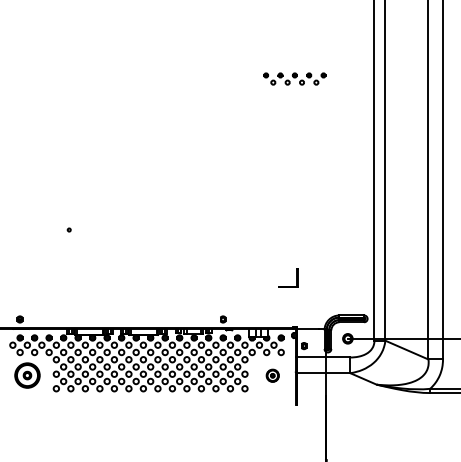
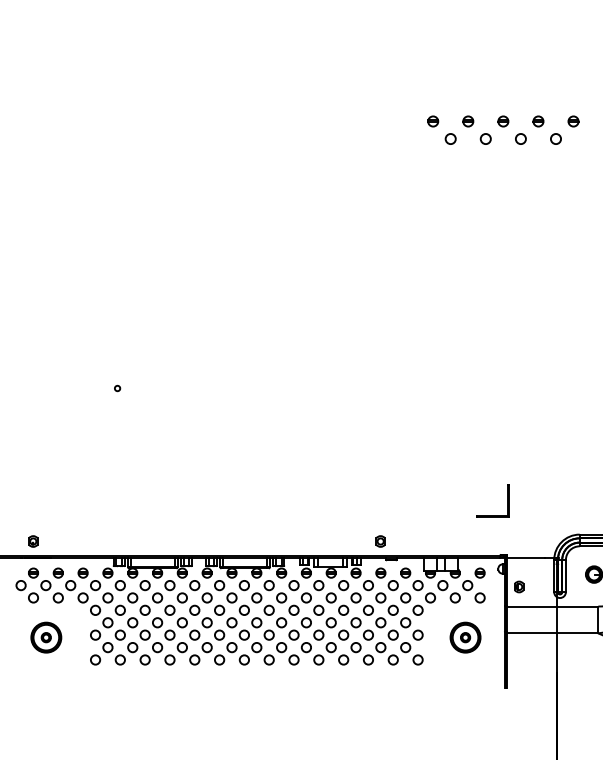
part: (294, 78) -> (502, 129), size x1.43
part: (296, 277) -> (506, 500), moved
part: (27, 375) -> (46, 637), size x0.71
part: (272, 375) -> (465, 637), size x1.43

